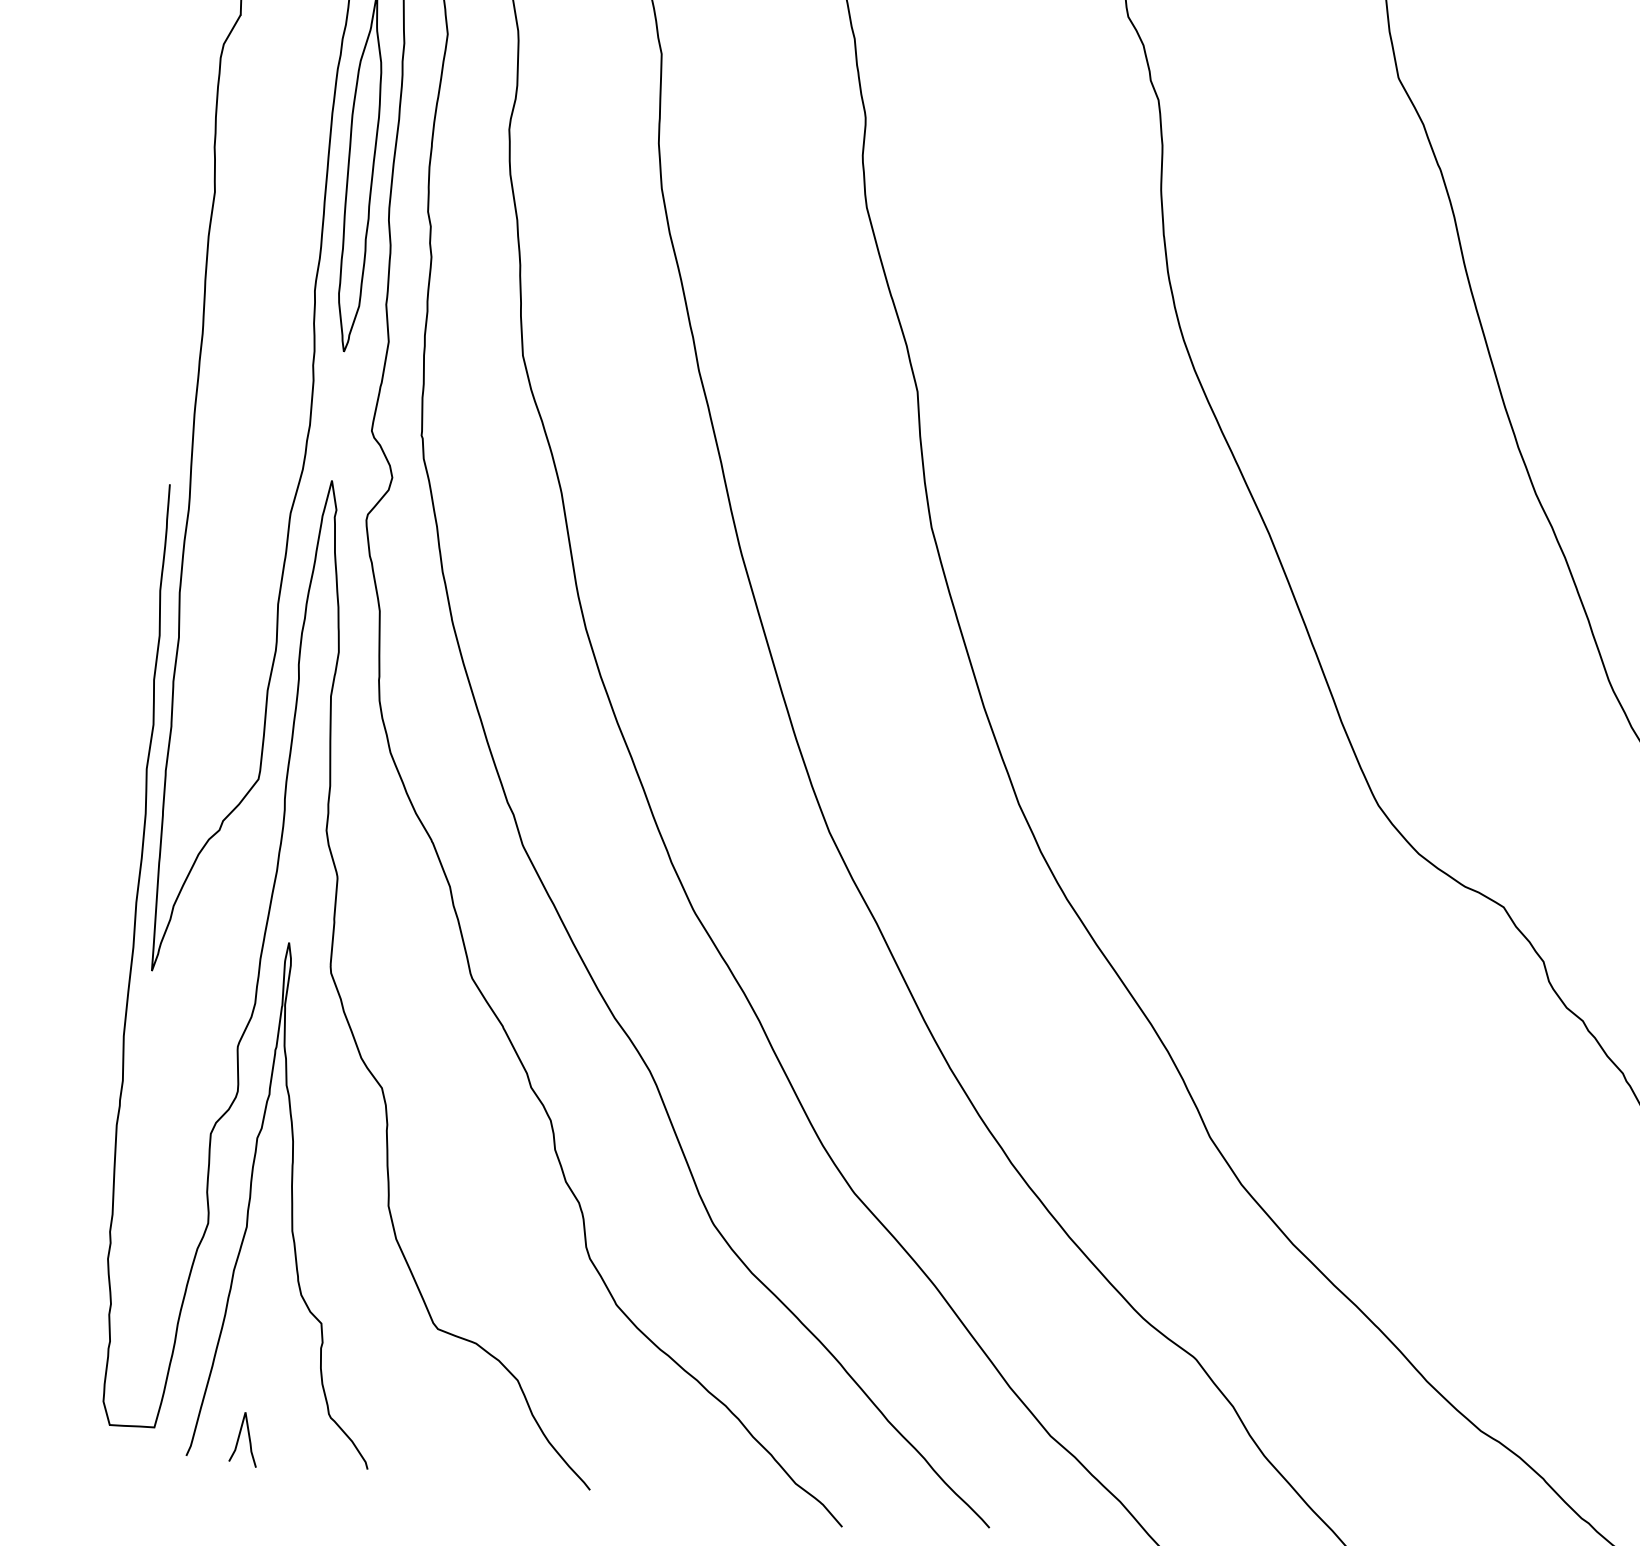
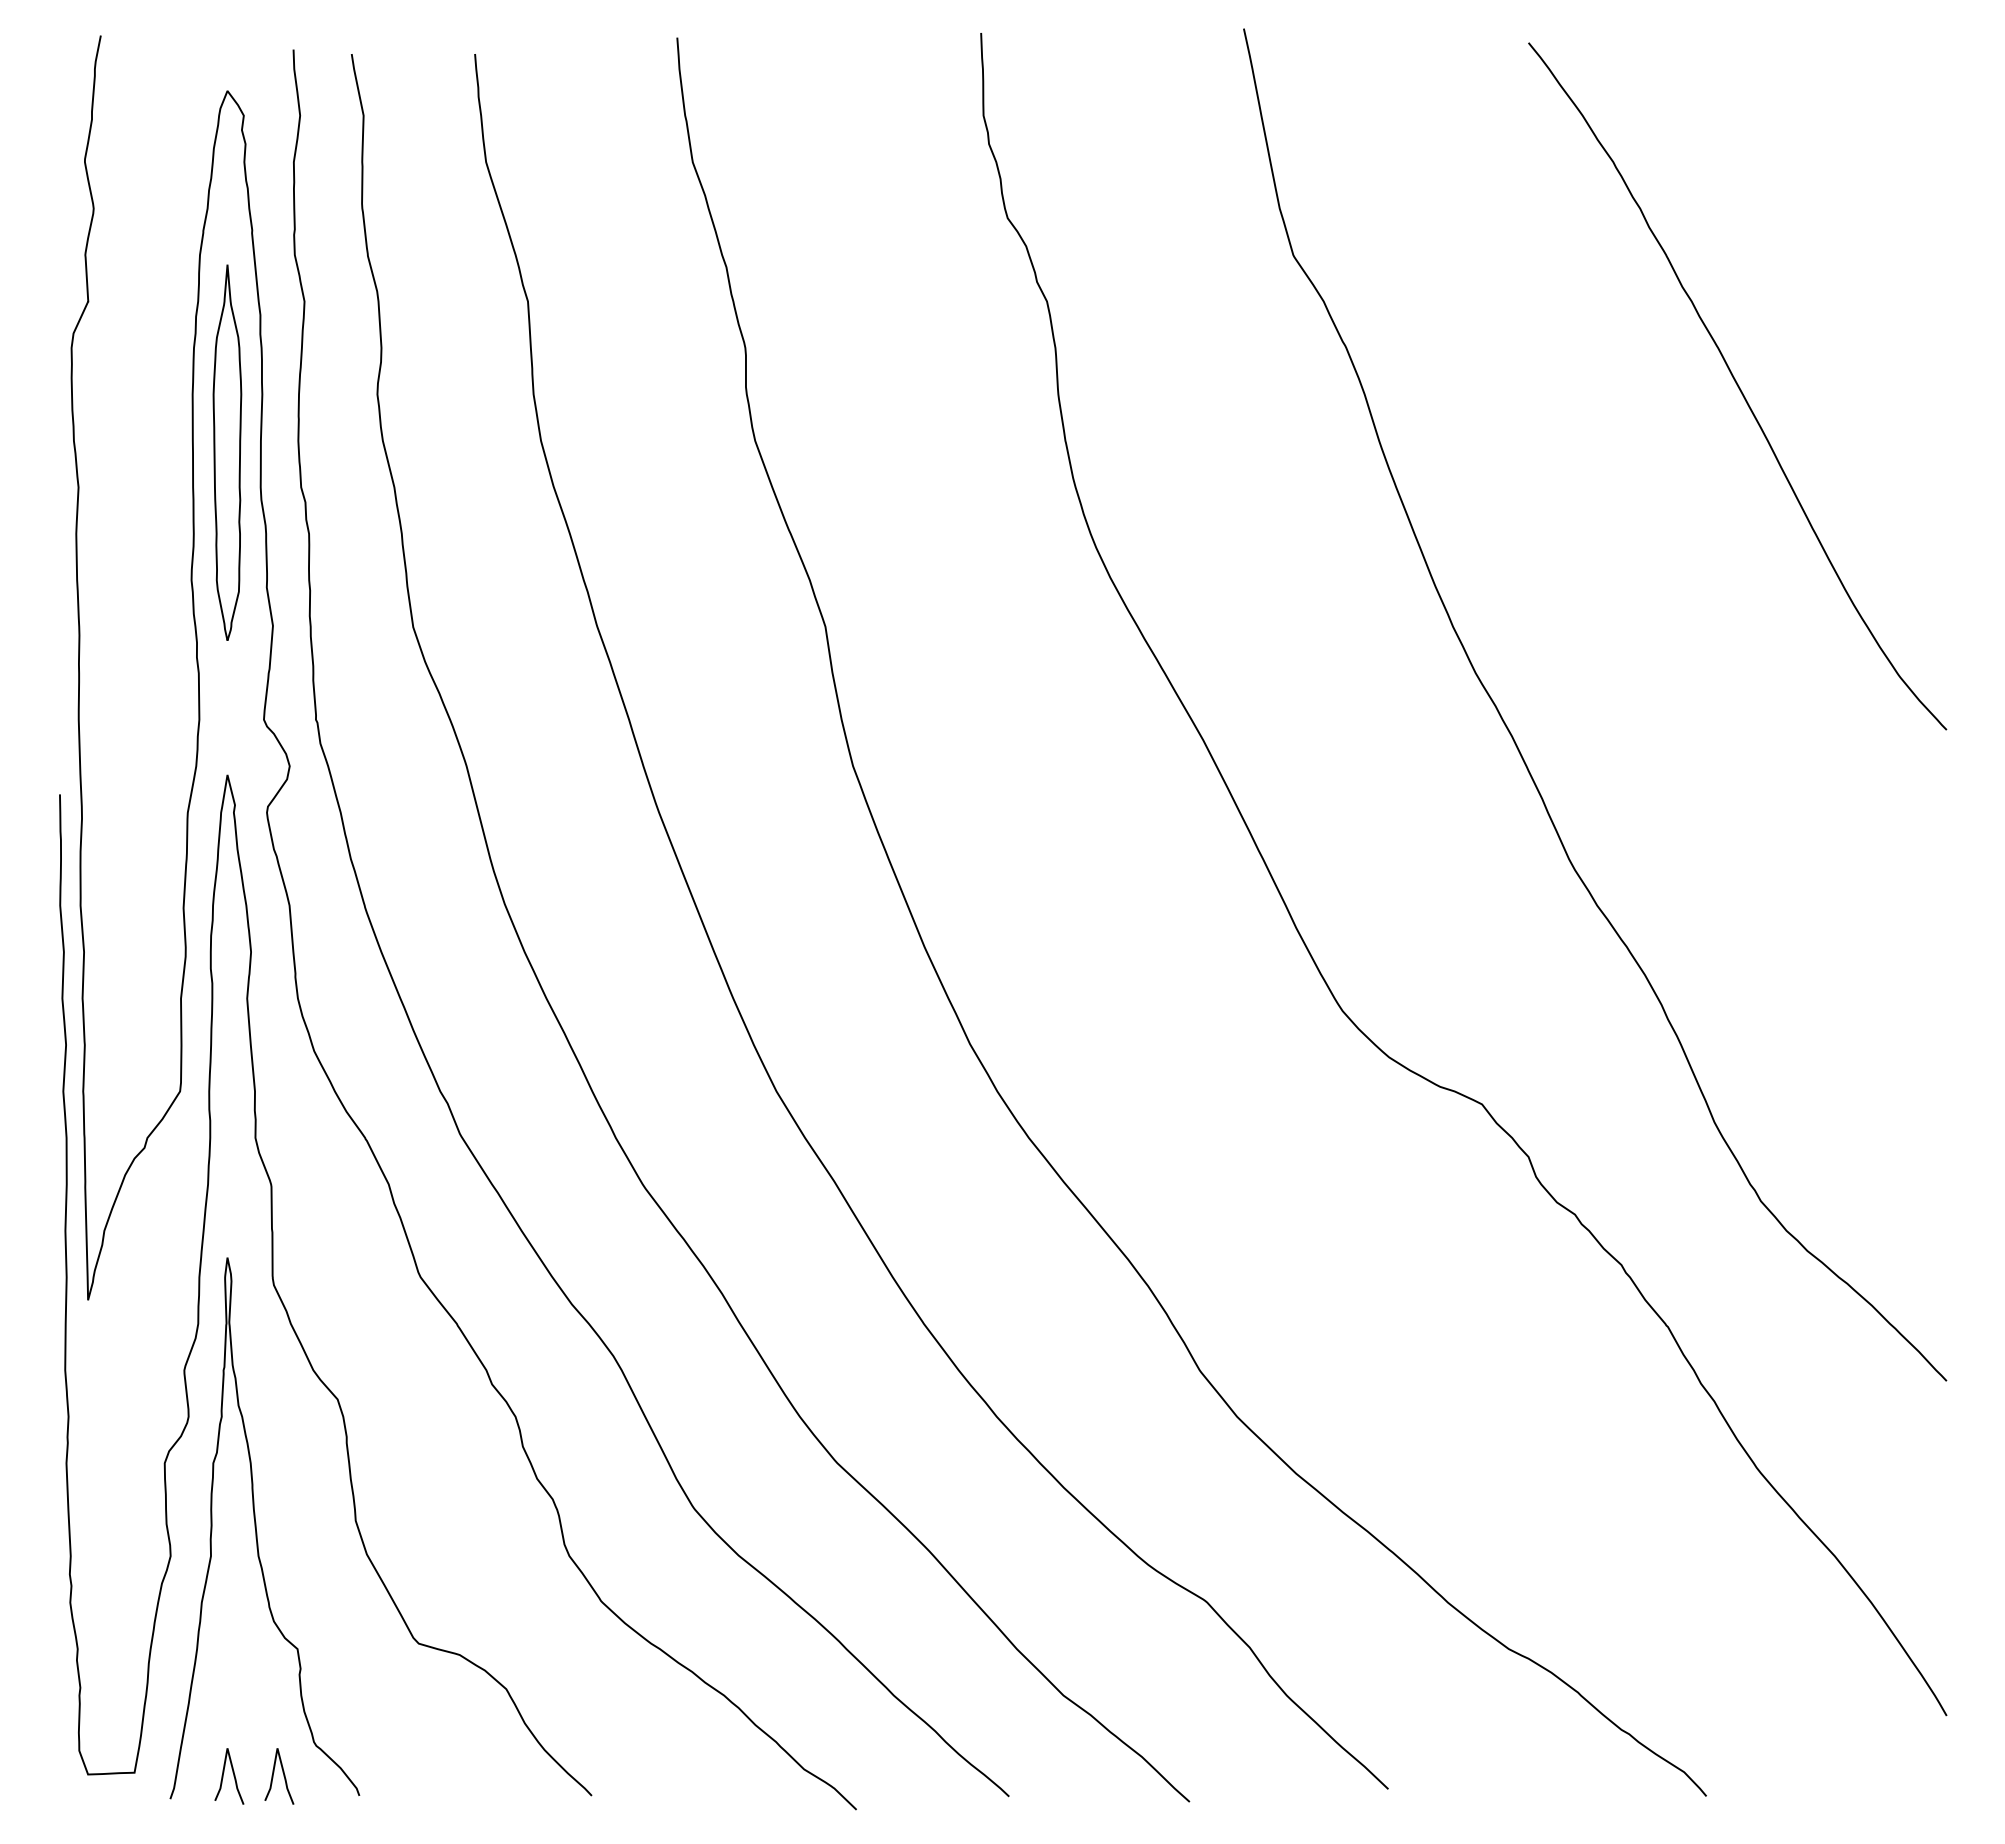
curve: (296, 1444) -> (283, 1776), added

